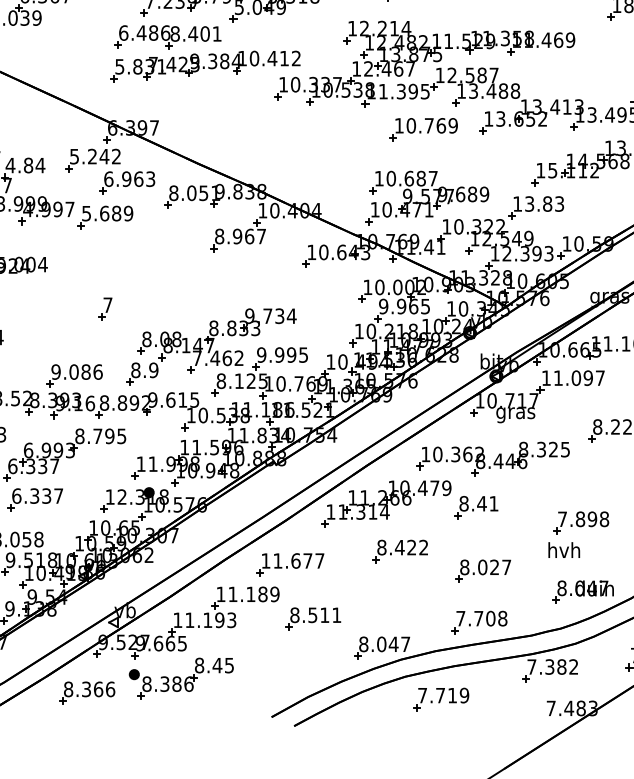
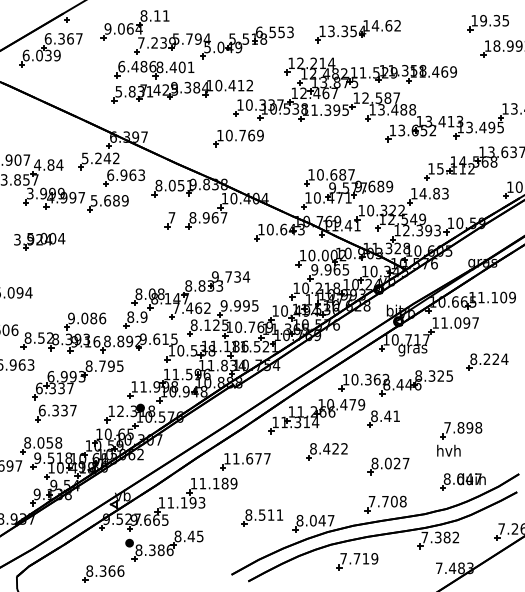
part: (423, 129) -> (238, 138), moved
text: (528, 203) -> (422, 193), 13.83 -> 14.83
part: (104, 308) -> (169, 220), moved
part: (313, 618) -> (262, 517), moved
part: (87, 692) -> (103, 573), moved

